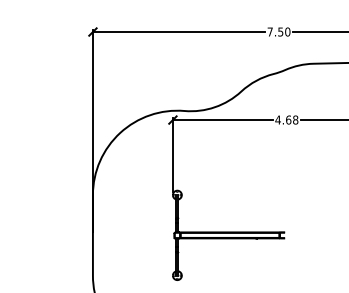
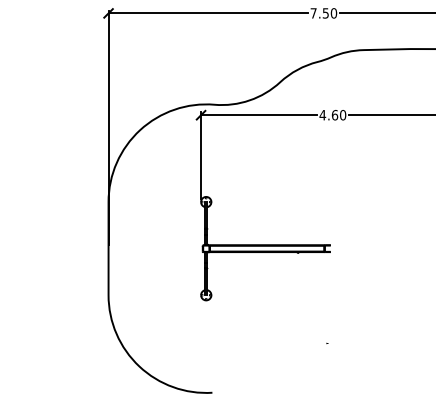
text: (296, 120) -> (343, 115), 4.68 -> 4.60

